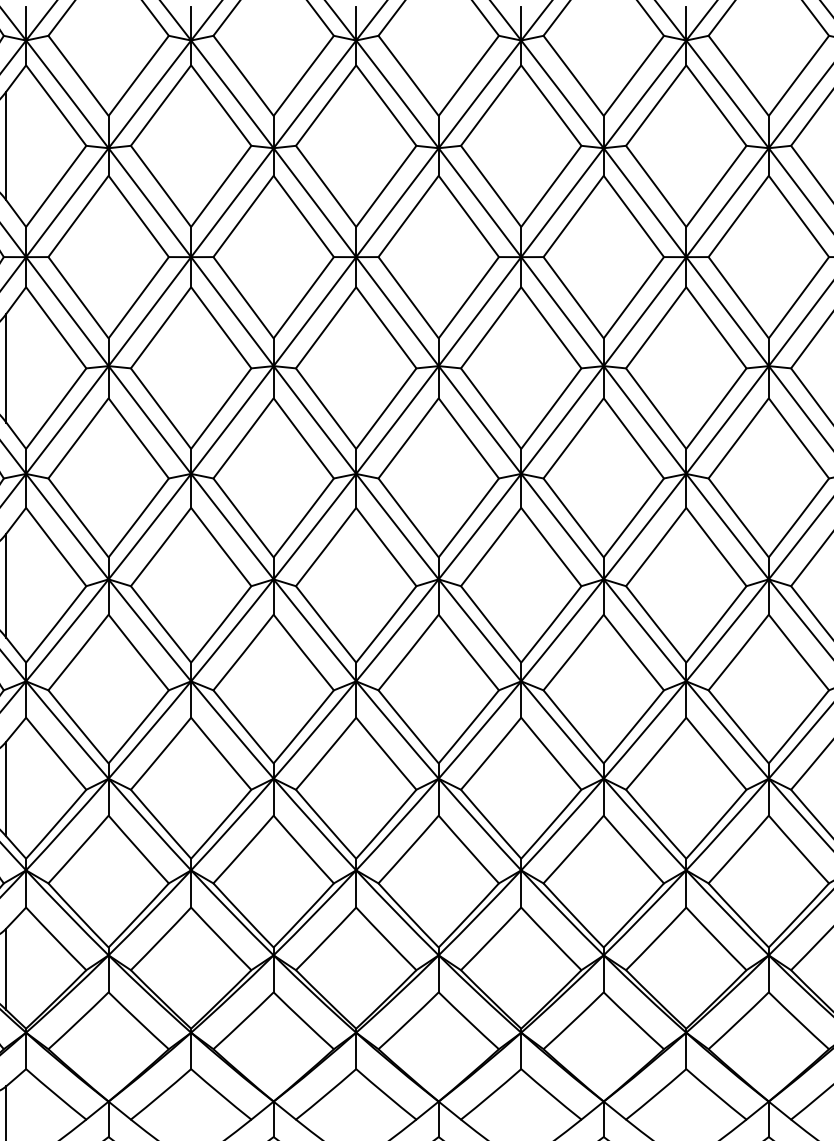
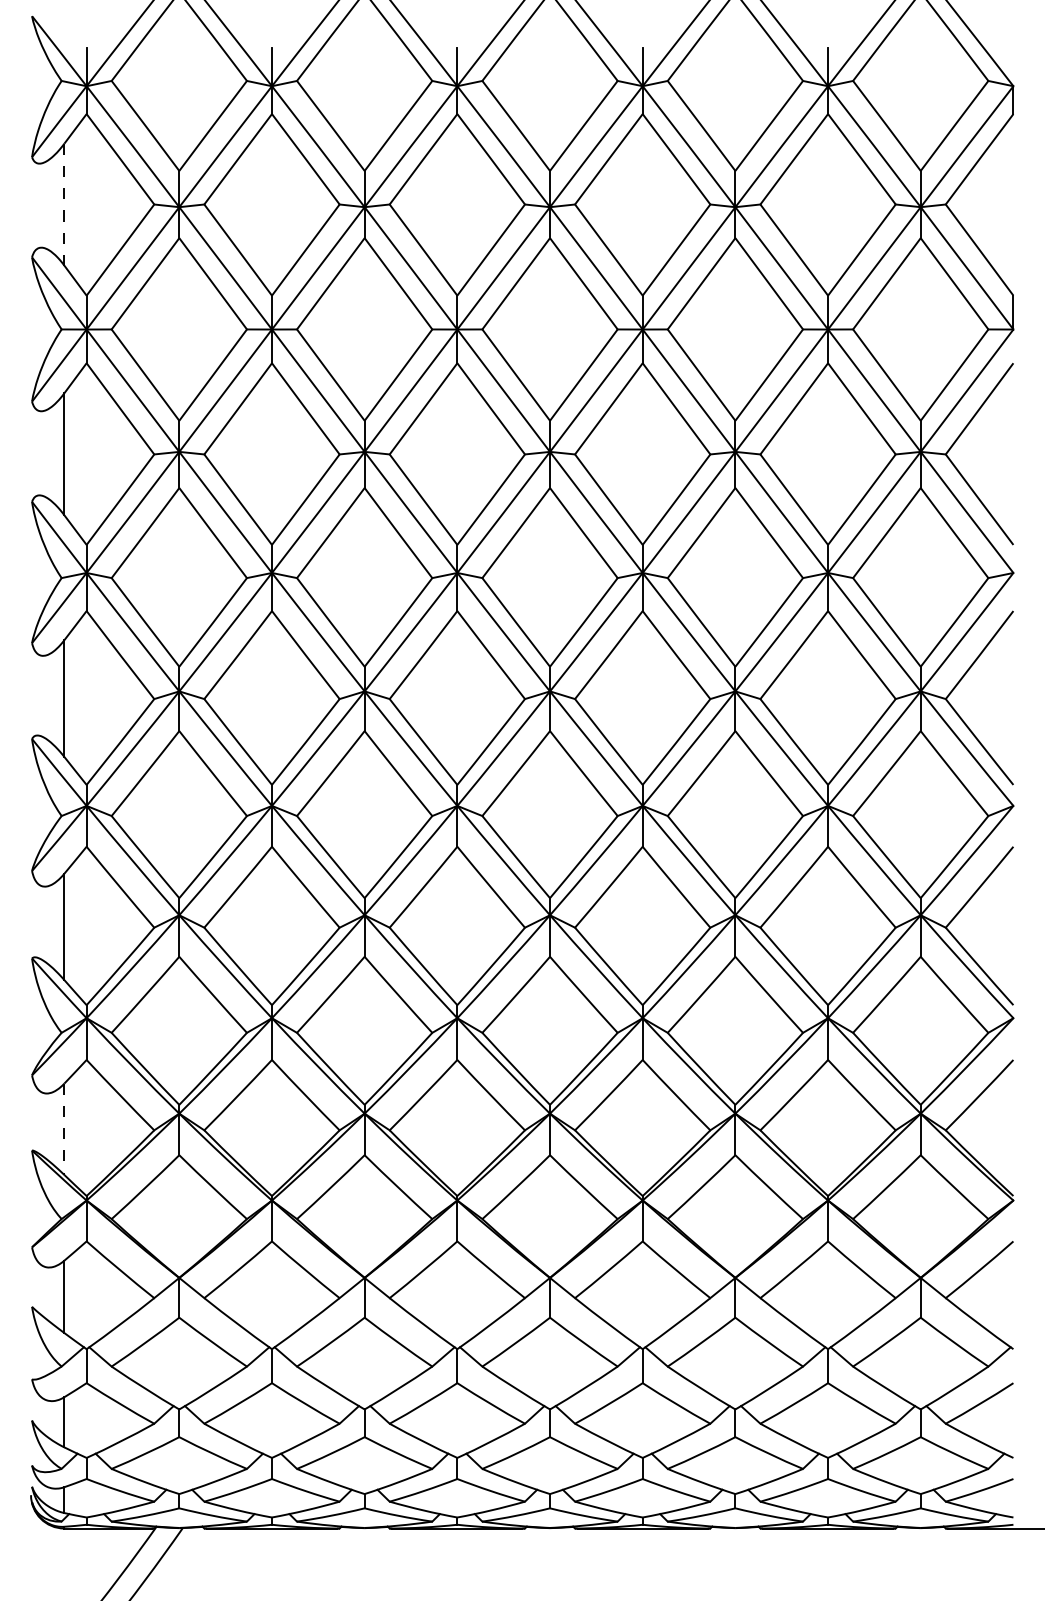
line: (6, 145) -> (64, 204), solid -> dashed
line: (6, 969) -> (64, 1129), solid -> dashed

